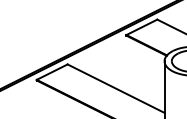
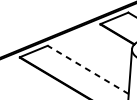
line: (115, 88) -> (87, 69), solid -> dashed

